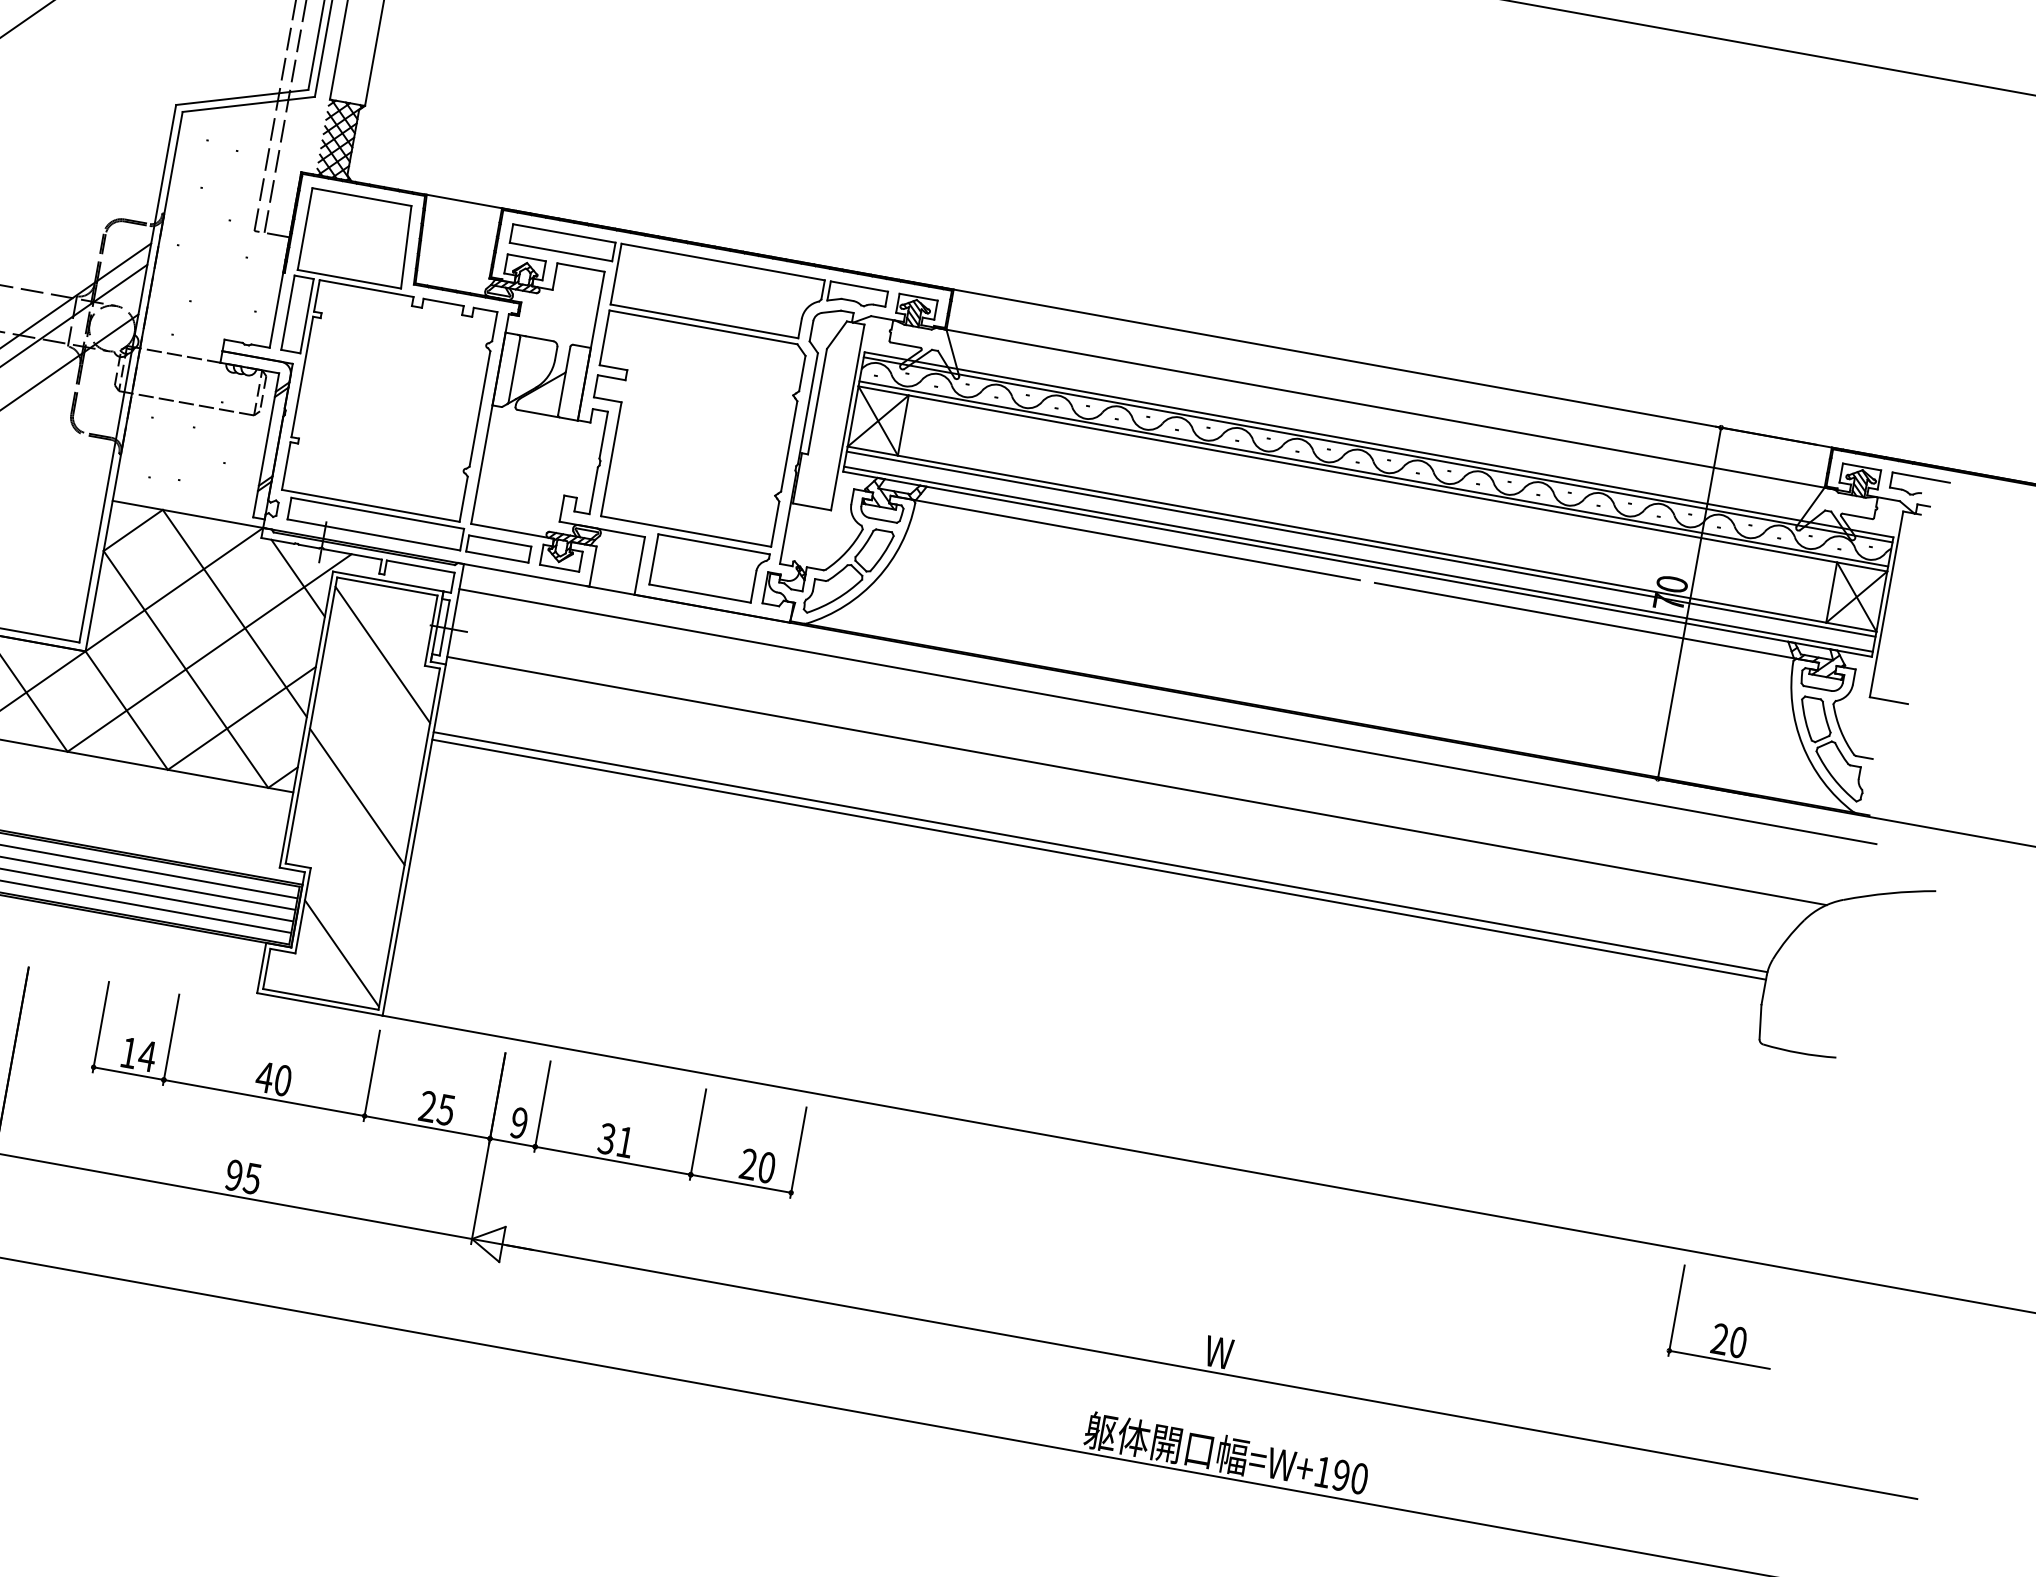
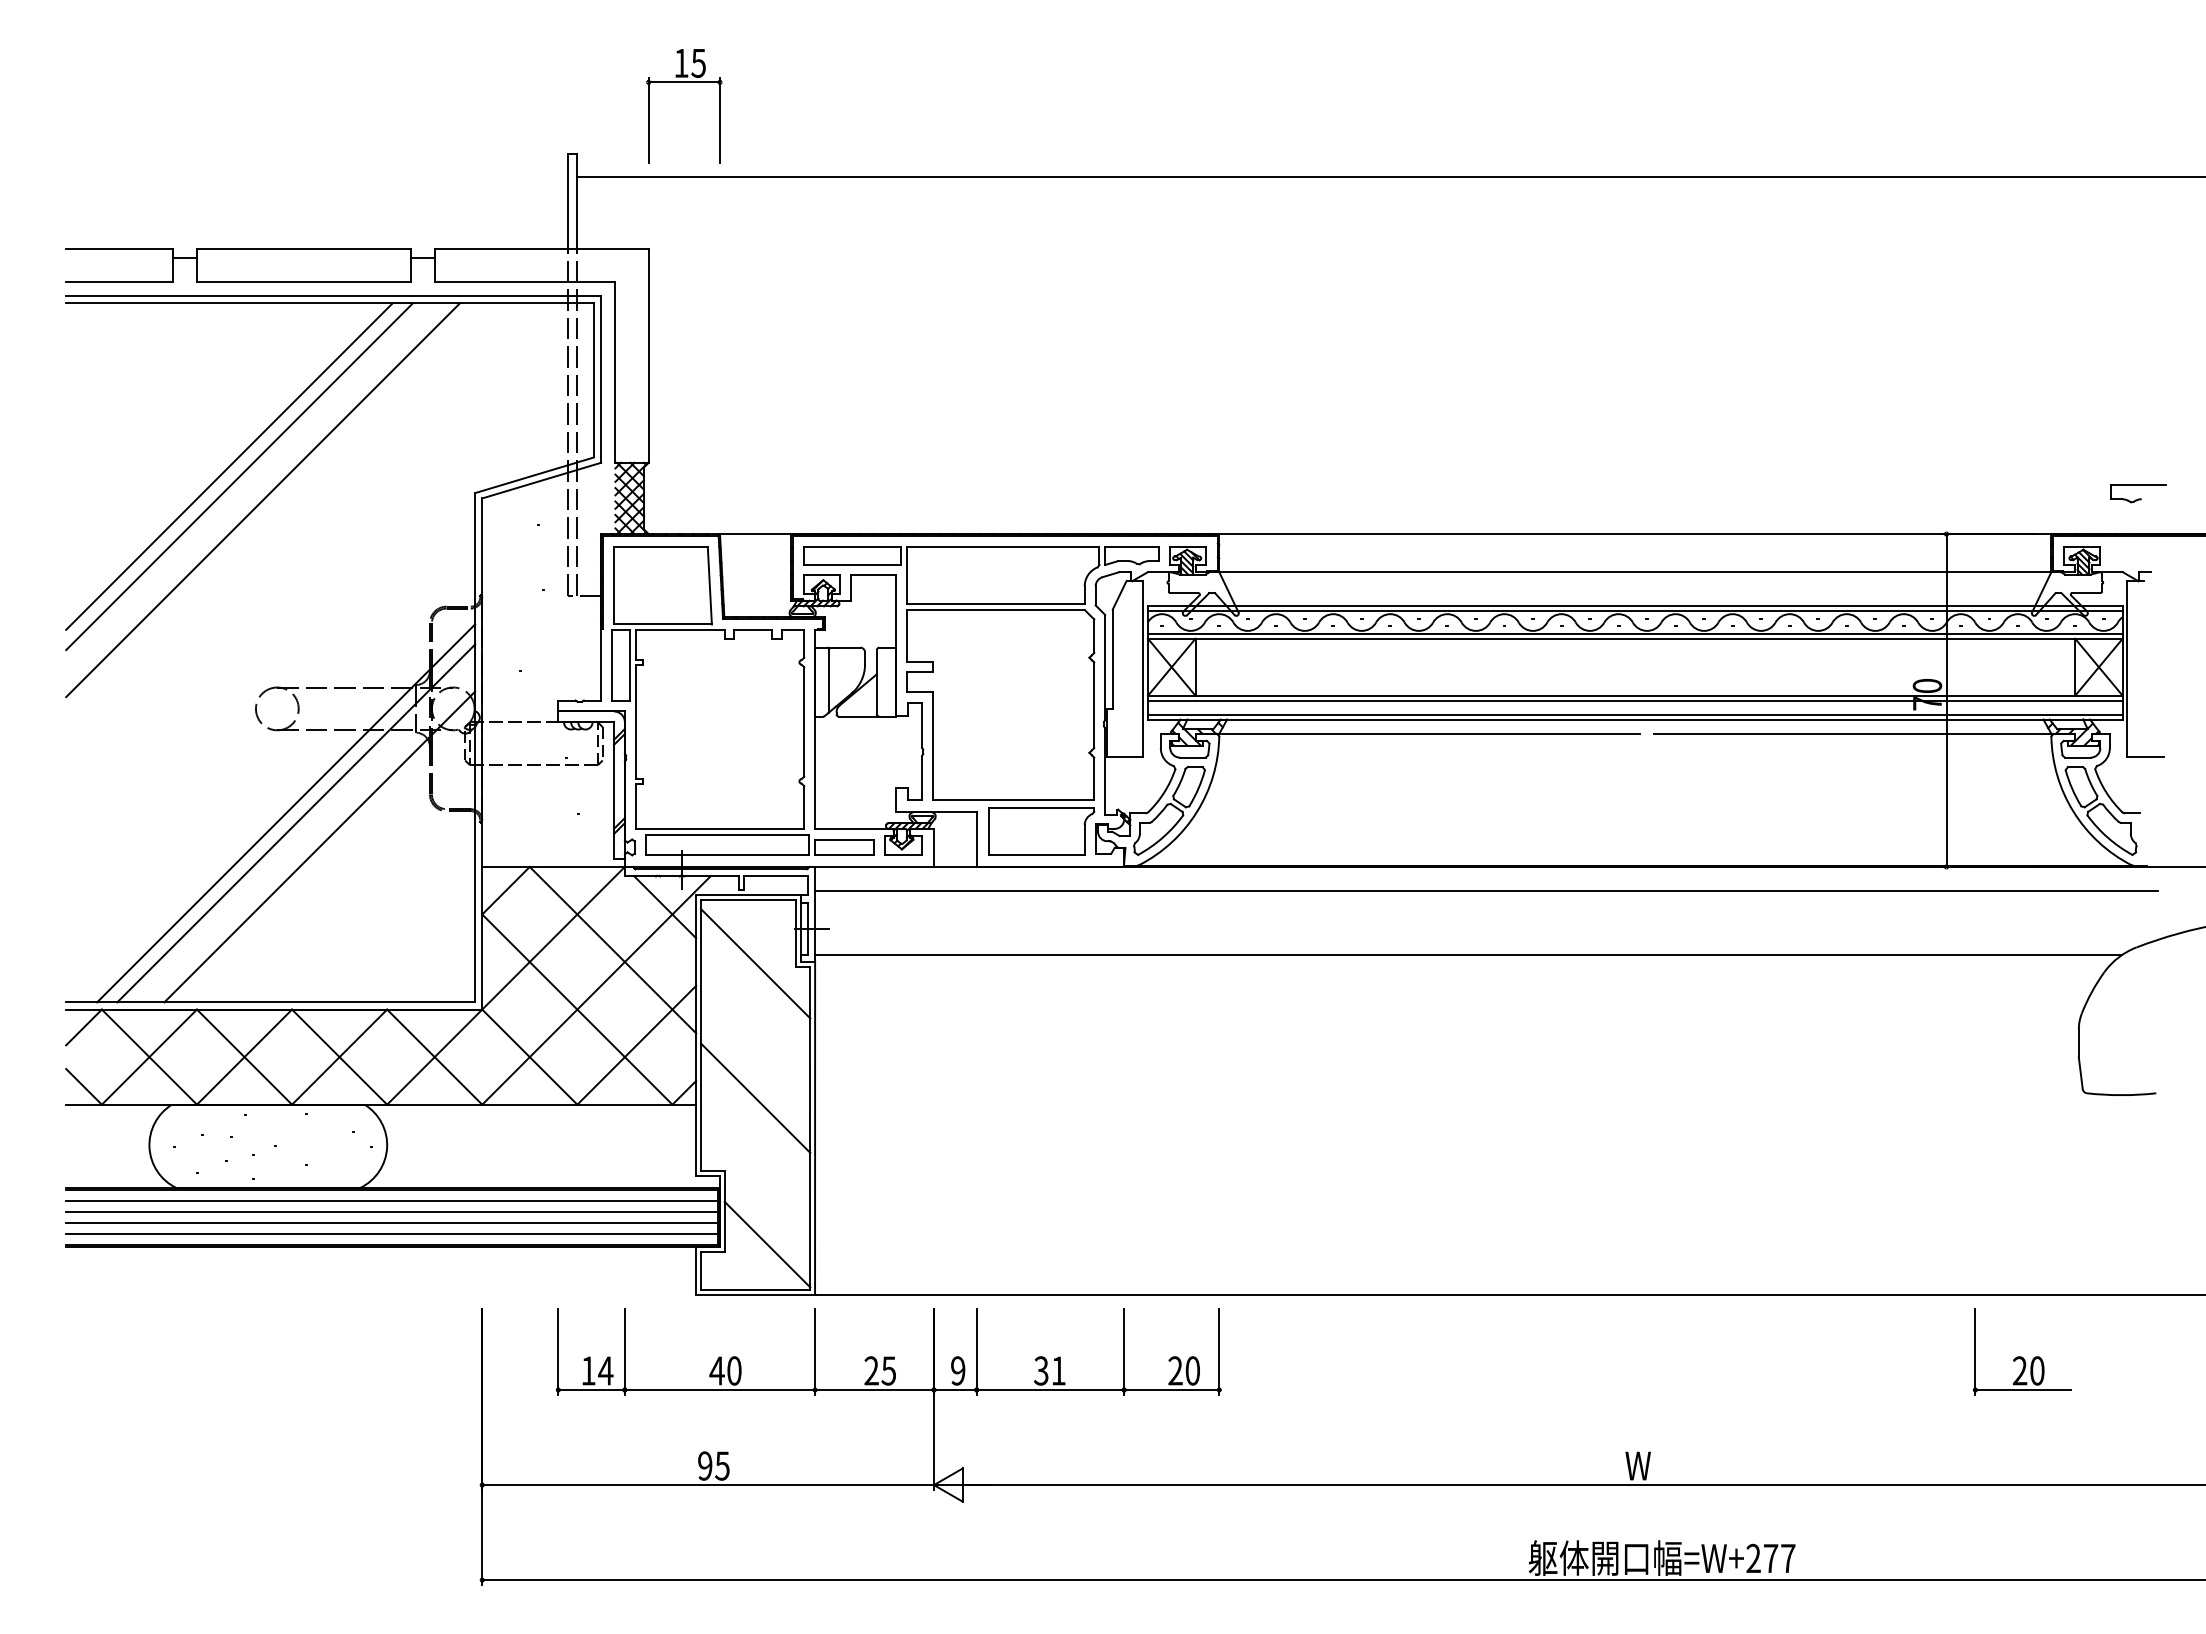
part: (1919, 486) -> (2138, 493), moved
line: (1099, 852) -> (1446, 1026), removed
line: (1098, 859) -> (1446, 1033), removed
part: (1726, 1319) -> (2022, 1351), moved
text: (1340, 1475) -> (1770, 1558), =W+190 -> =W+277

